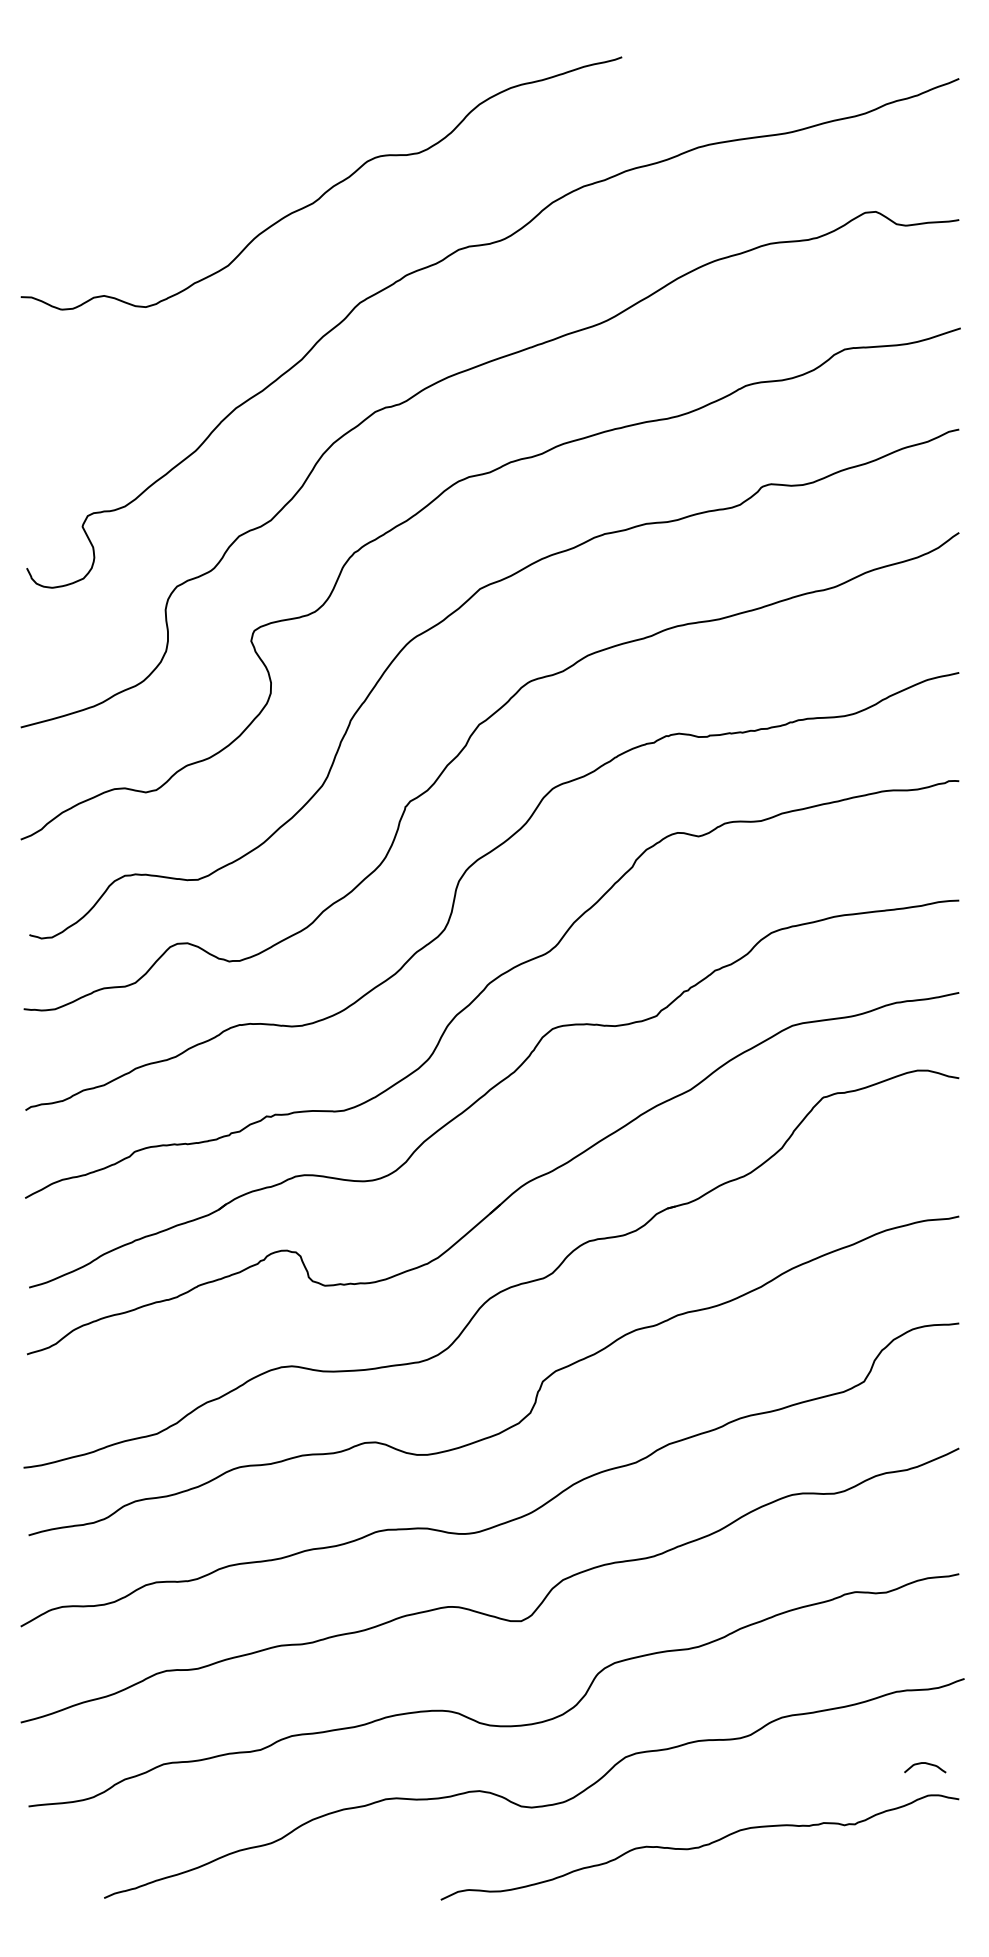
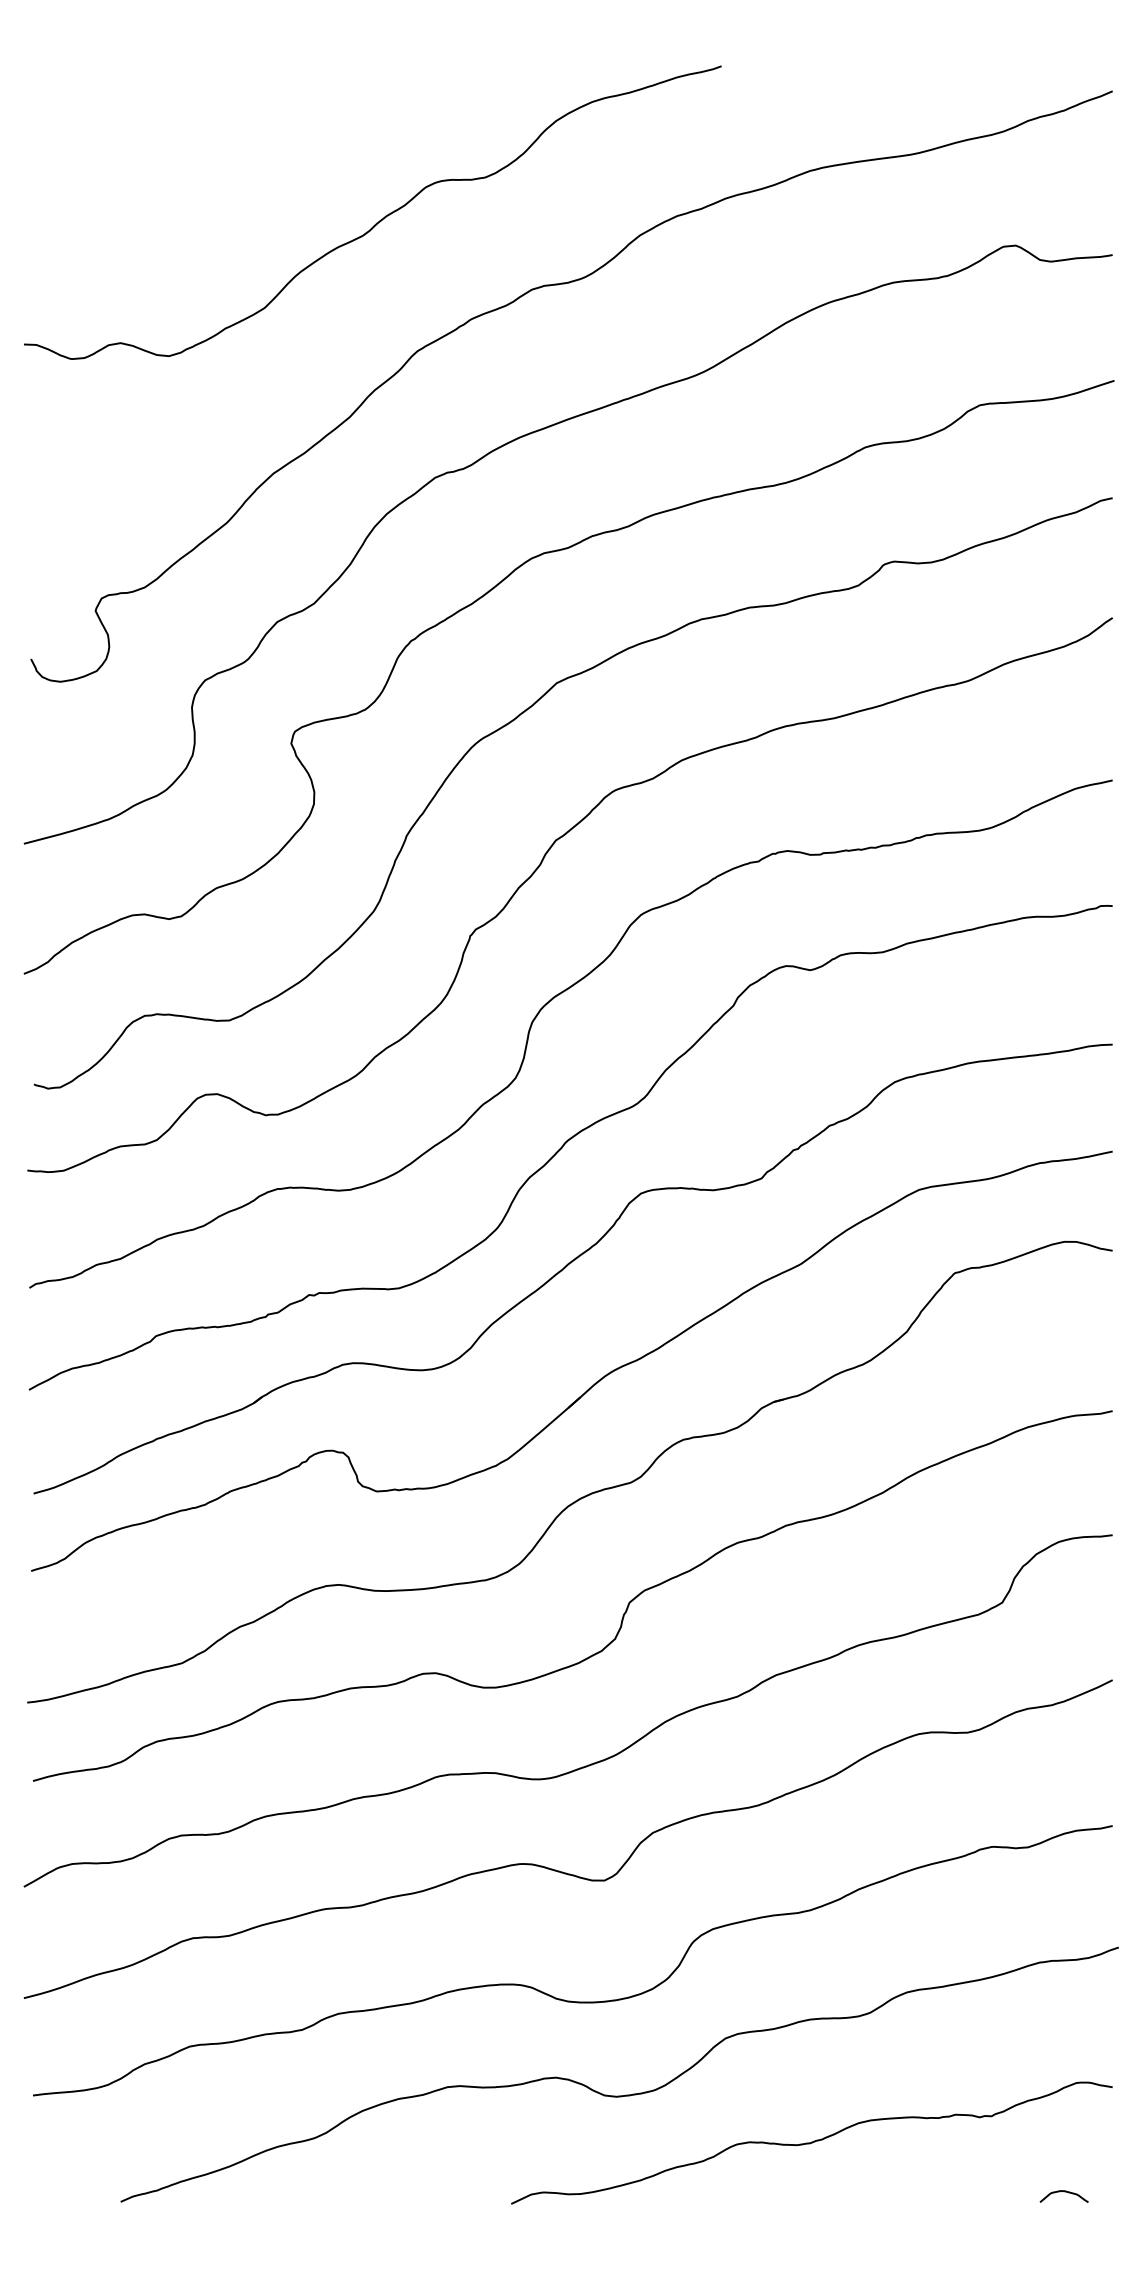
curve: (925, 1764) -> (1064, 2192), moved

